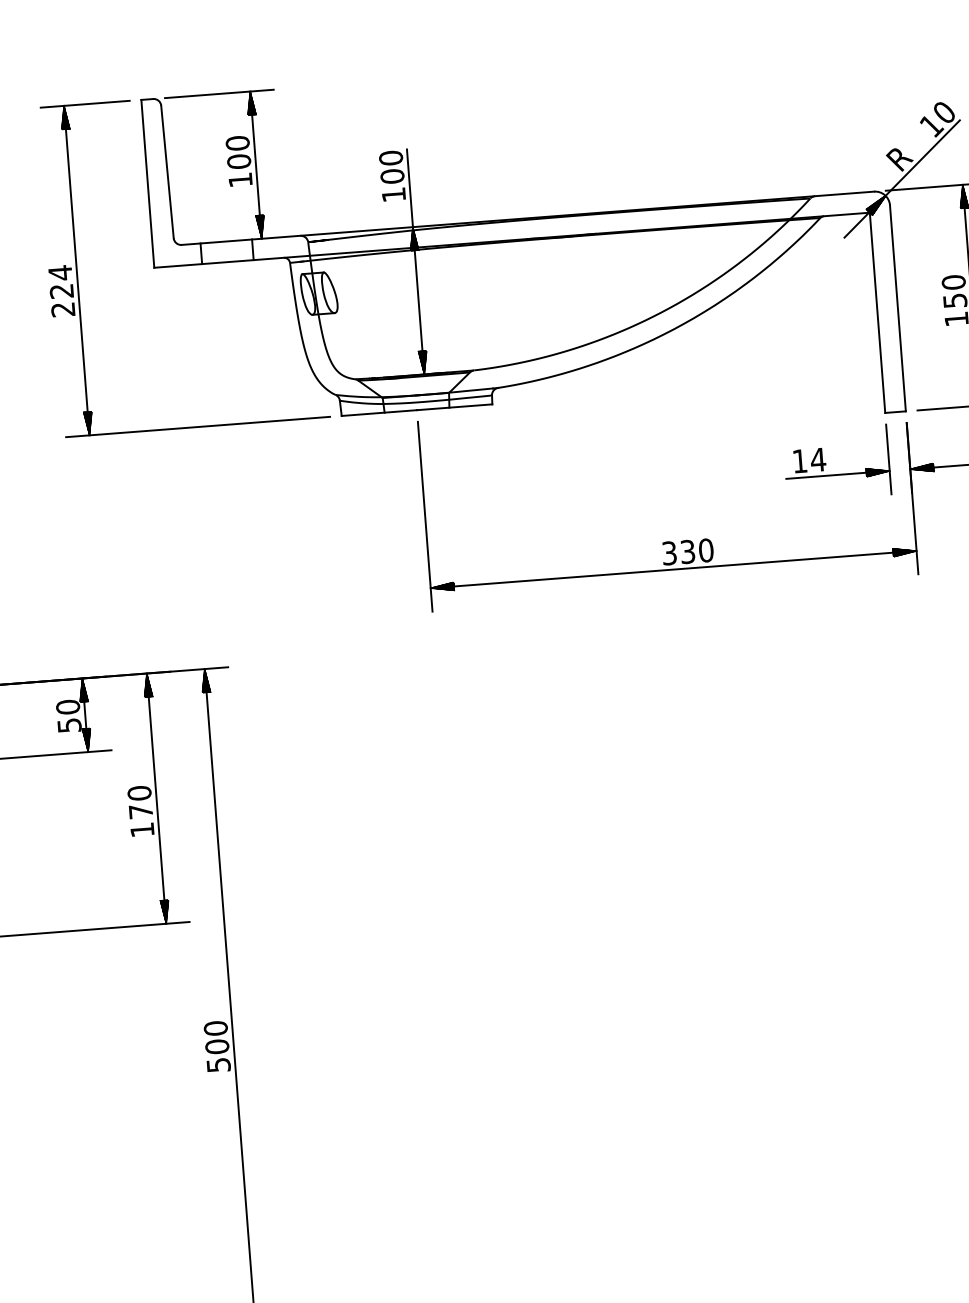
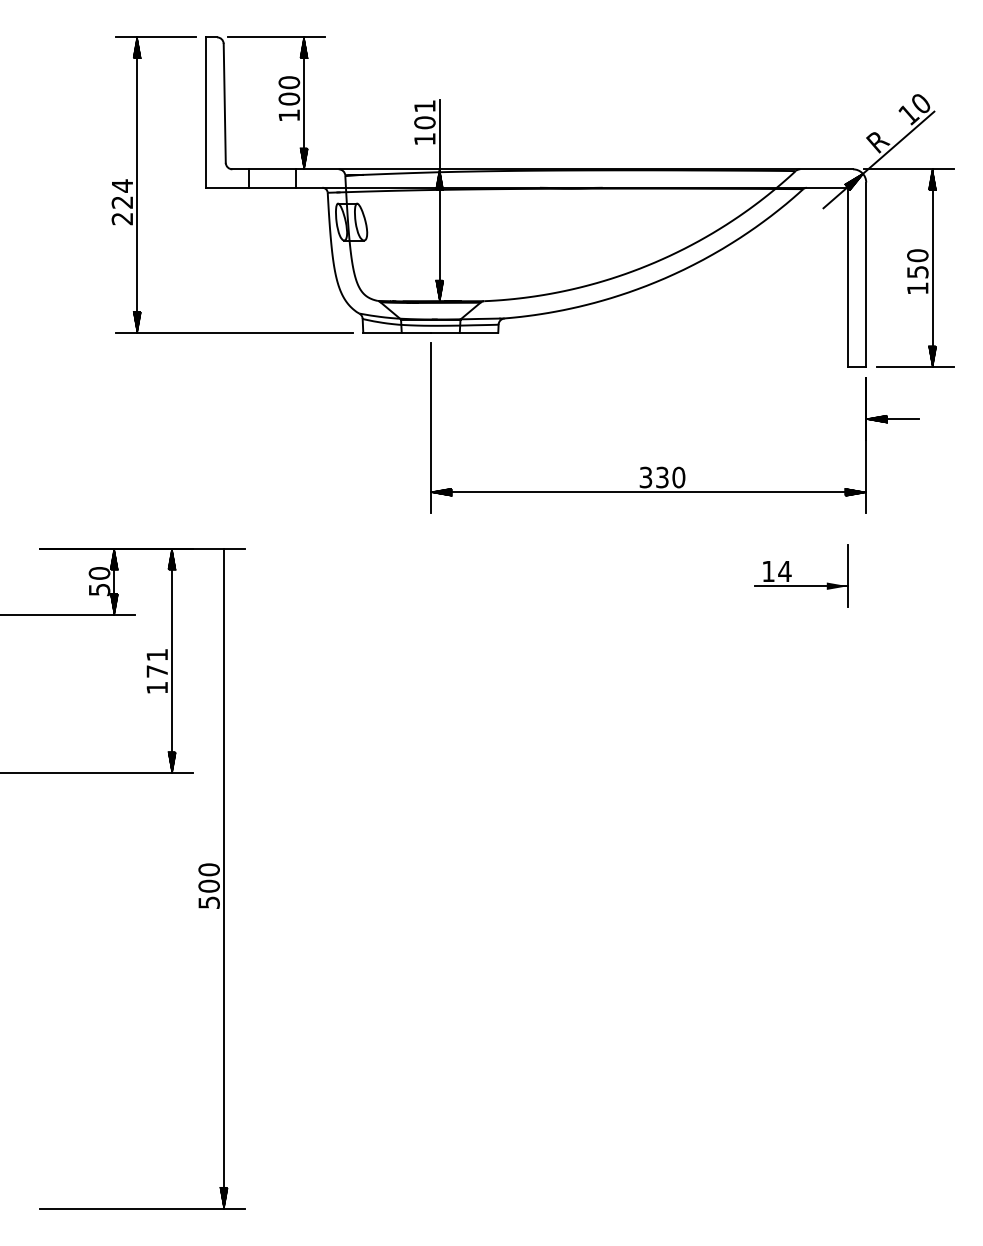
text: (390, 157) -> (424, 105), 100 -> 101
part: (825, 463) -> (791, 575), moved
hatch: (205, 679) -> (223, 558), removed
text: (139, 792) -> (157, 654), 170 -> 171

